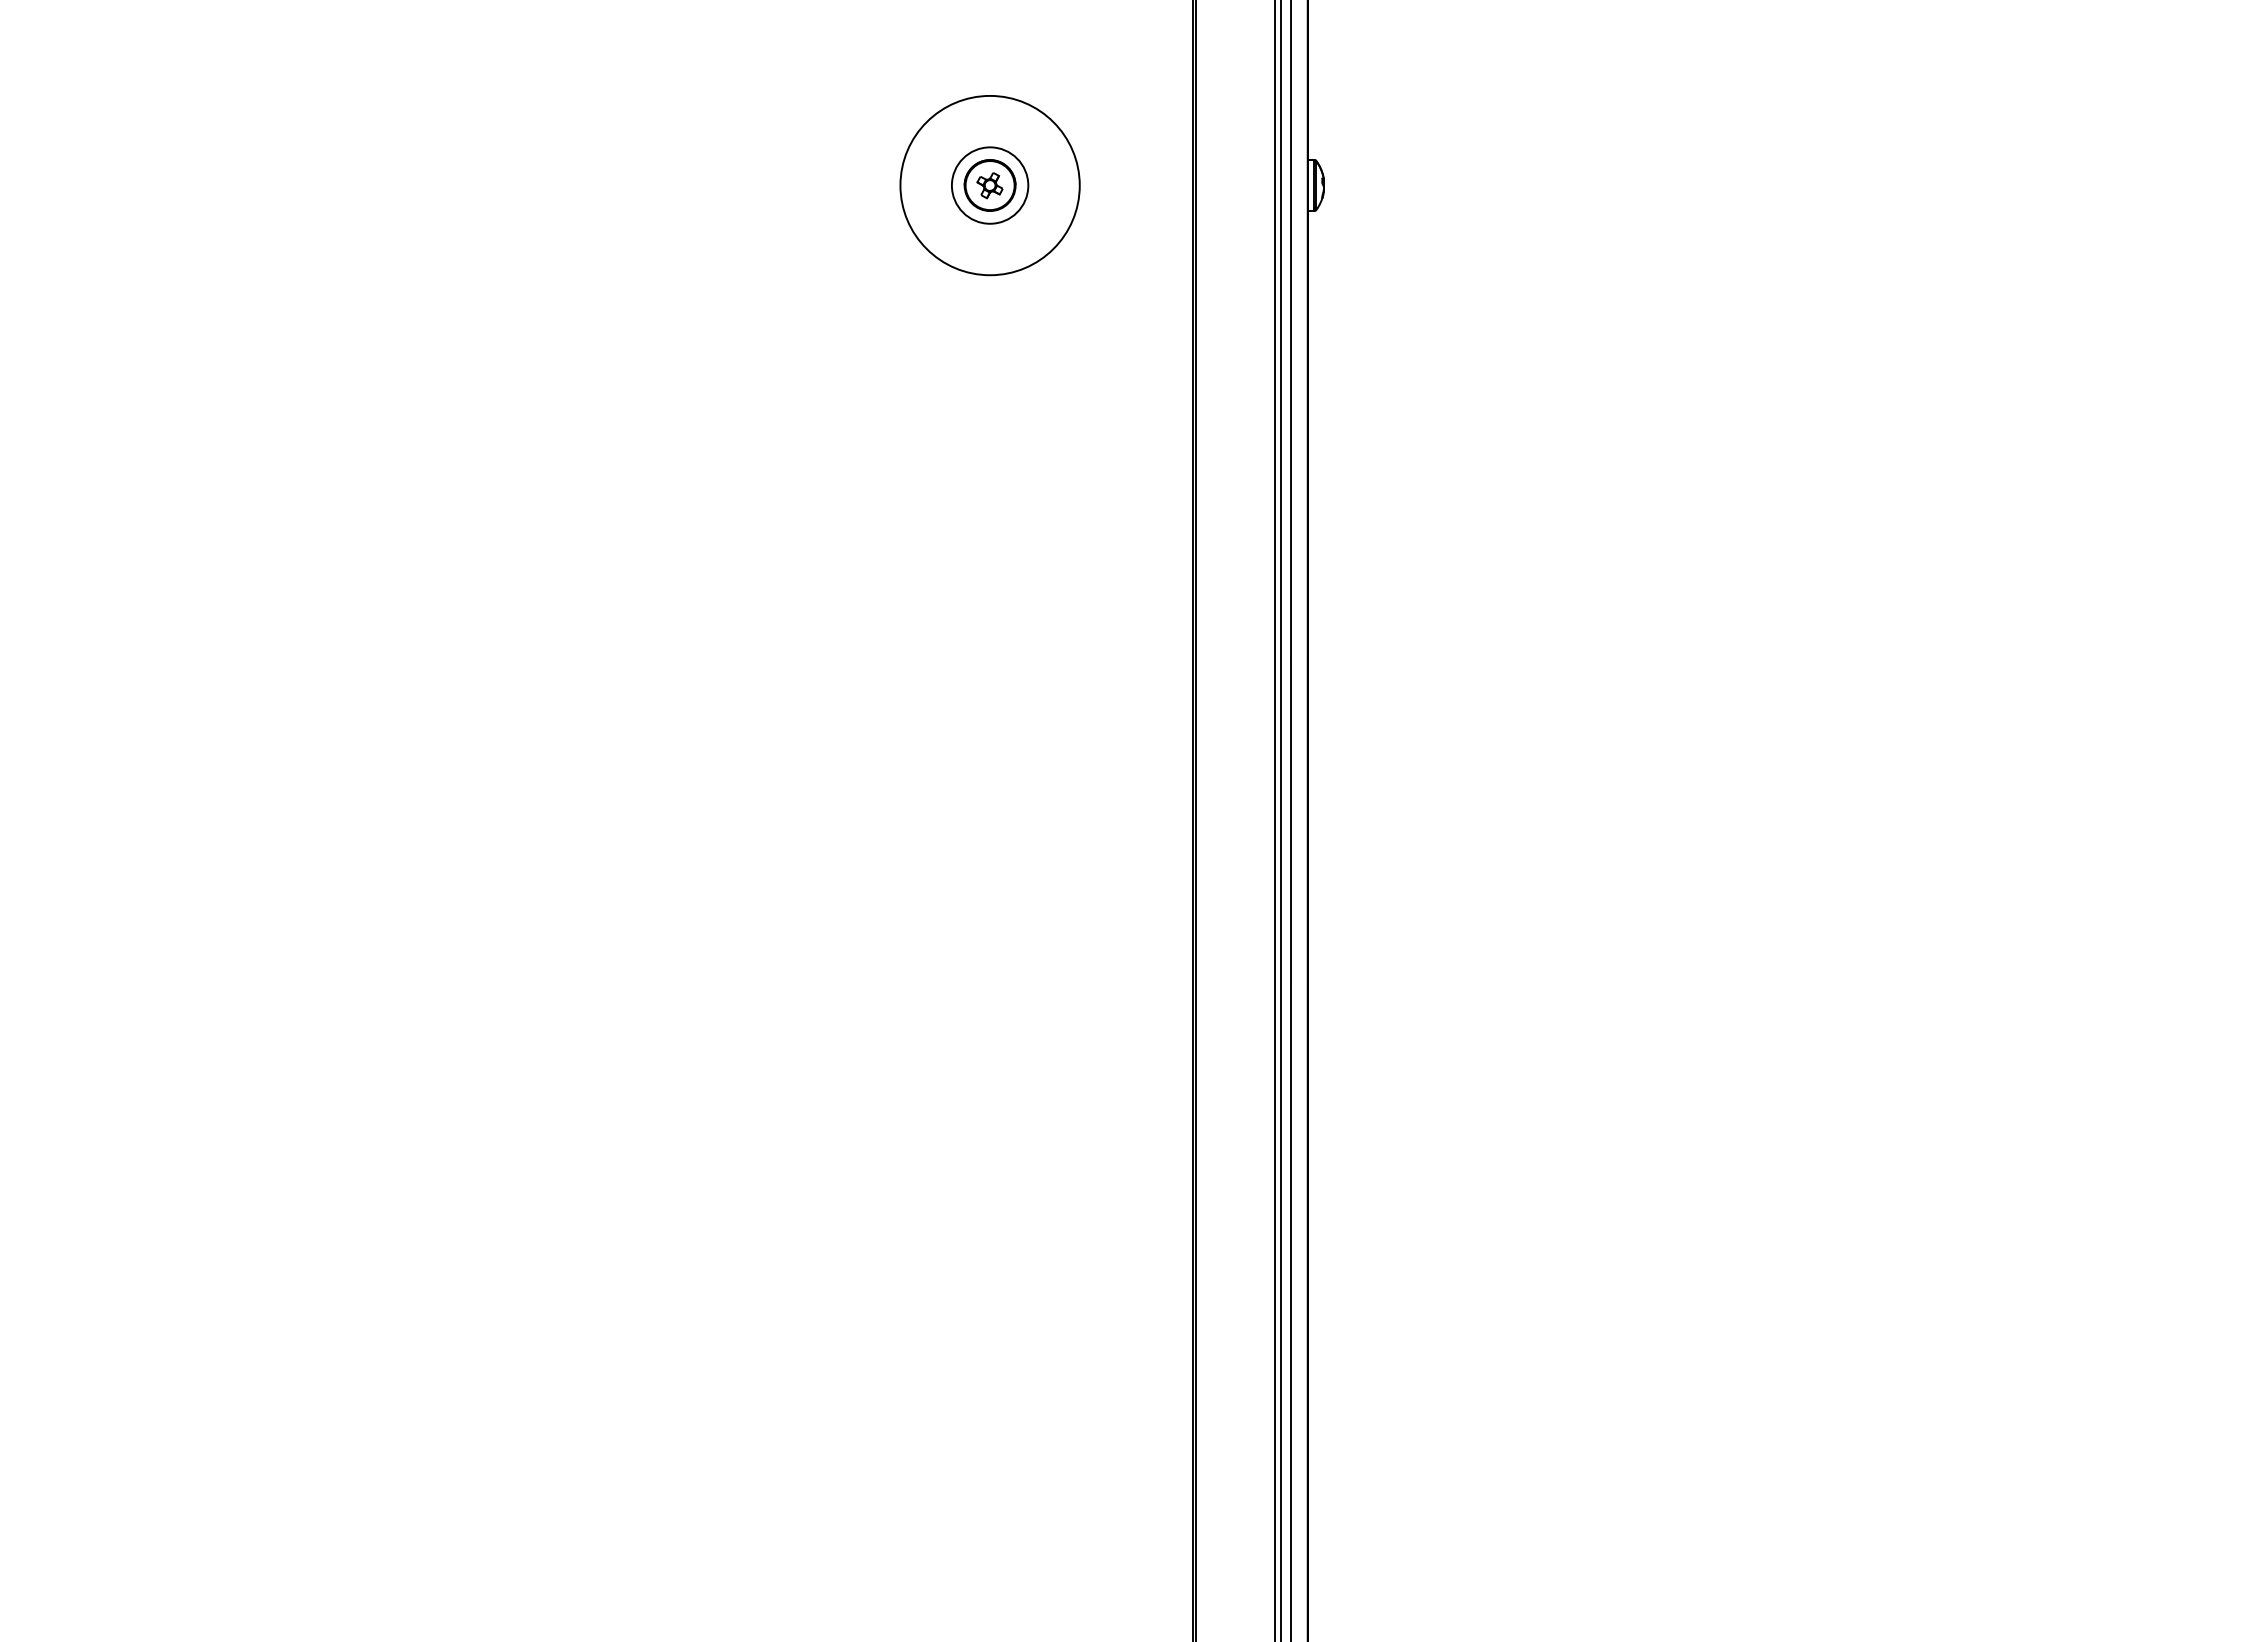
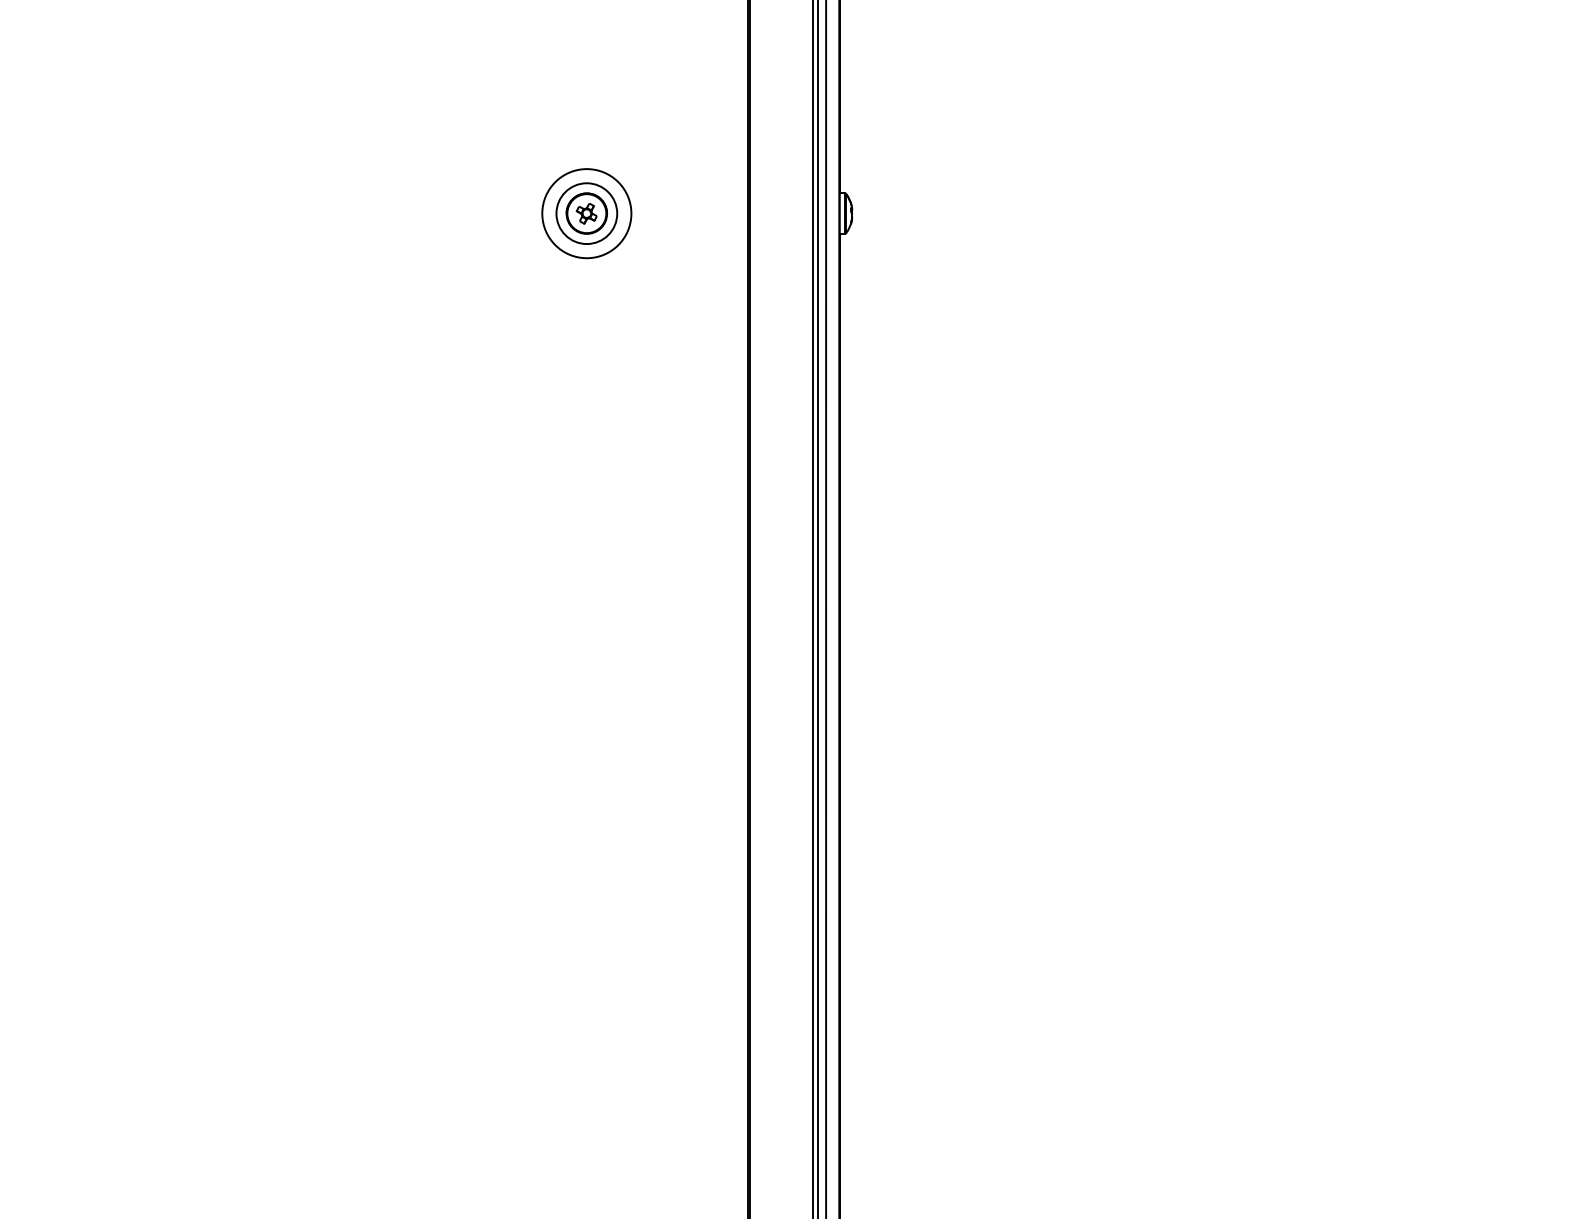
circle: (990, 185) -> (587, 213), size x0.62

